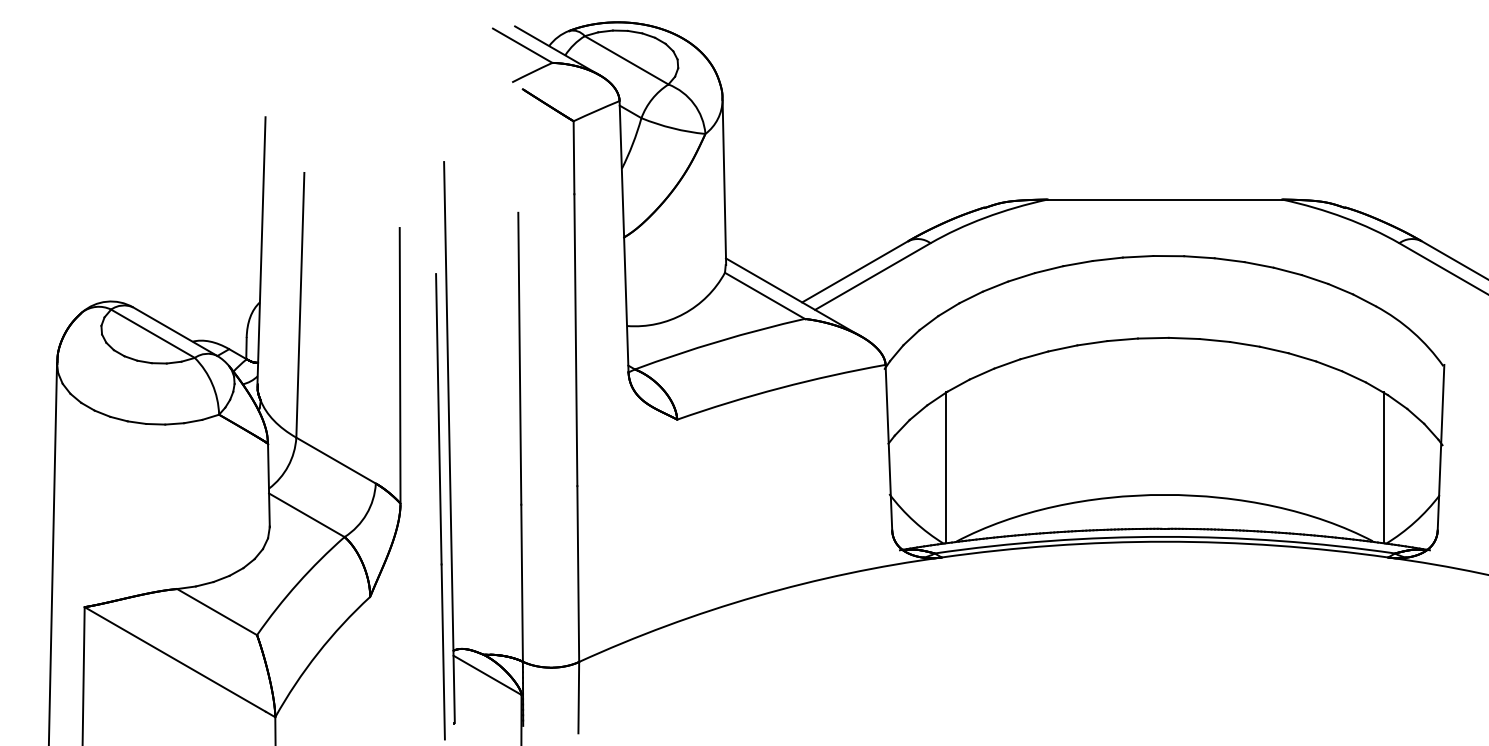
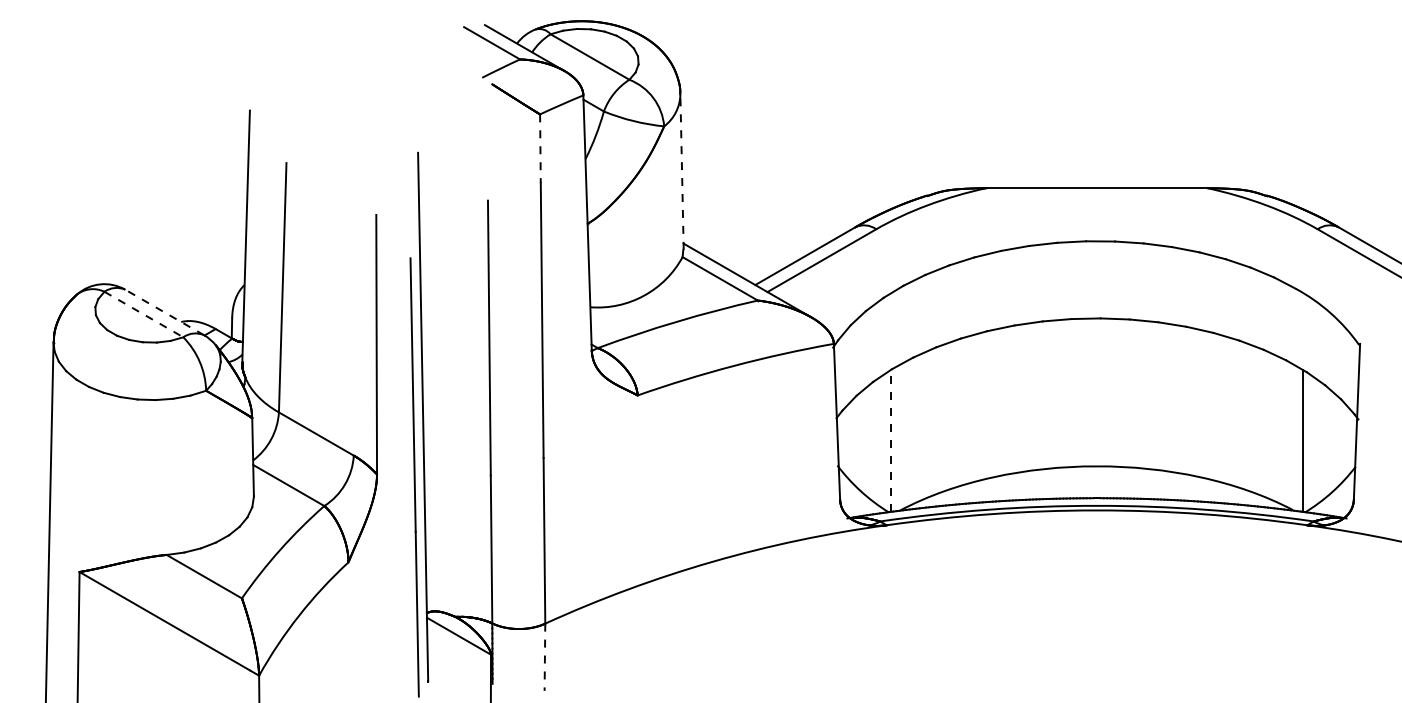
line: (574, 158) -> (540, 149), solid -> dashed
line: (724, 182) -> (682, 172), solid -> dashed
line: (174, 331) -> (164, 312), solid -> dashed
line: (153, 334) -> (144, 315), solid -> dashed
line: (946, 467) -> (891, 440), solid -> dashed
line: (578, 697) -> (544, 657), solid -> dashed

